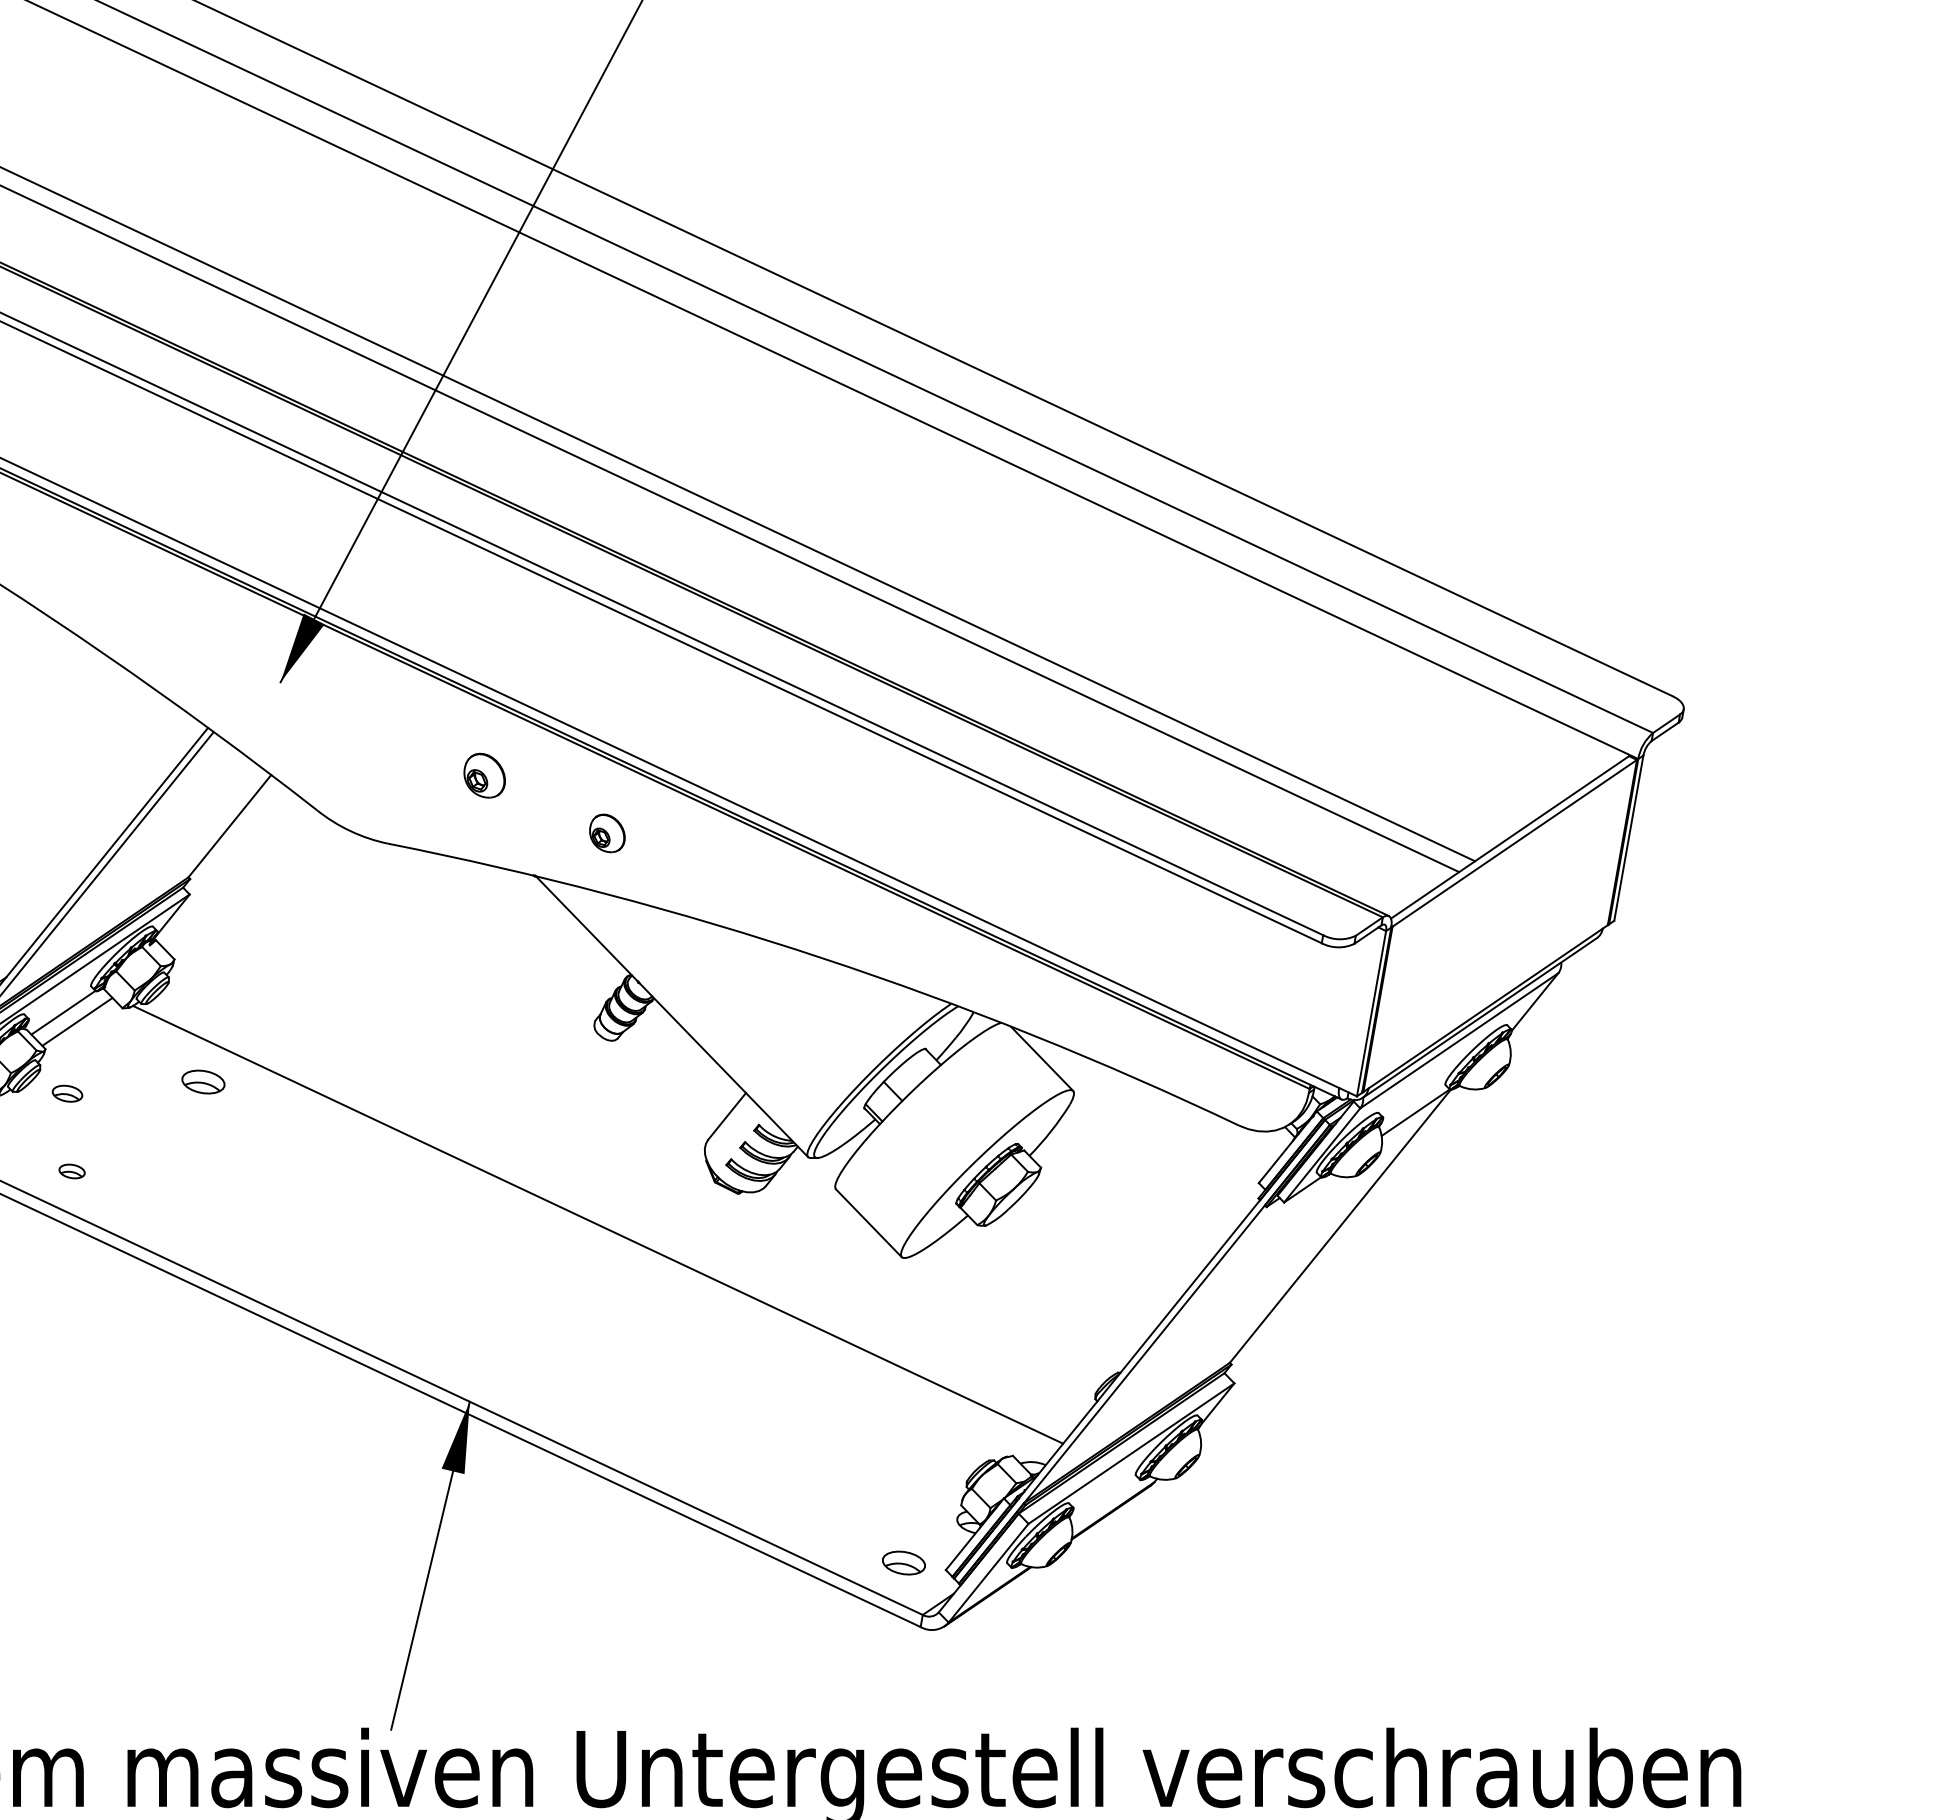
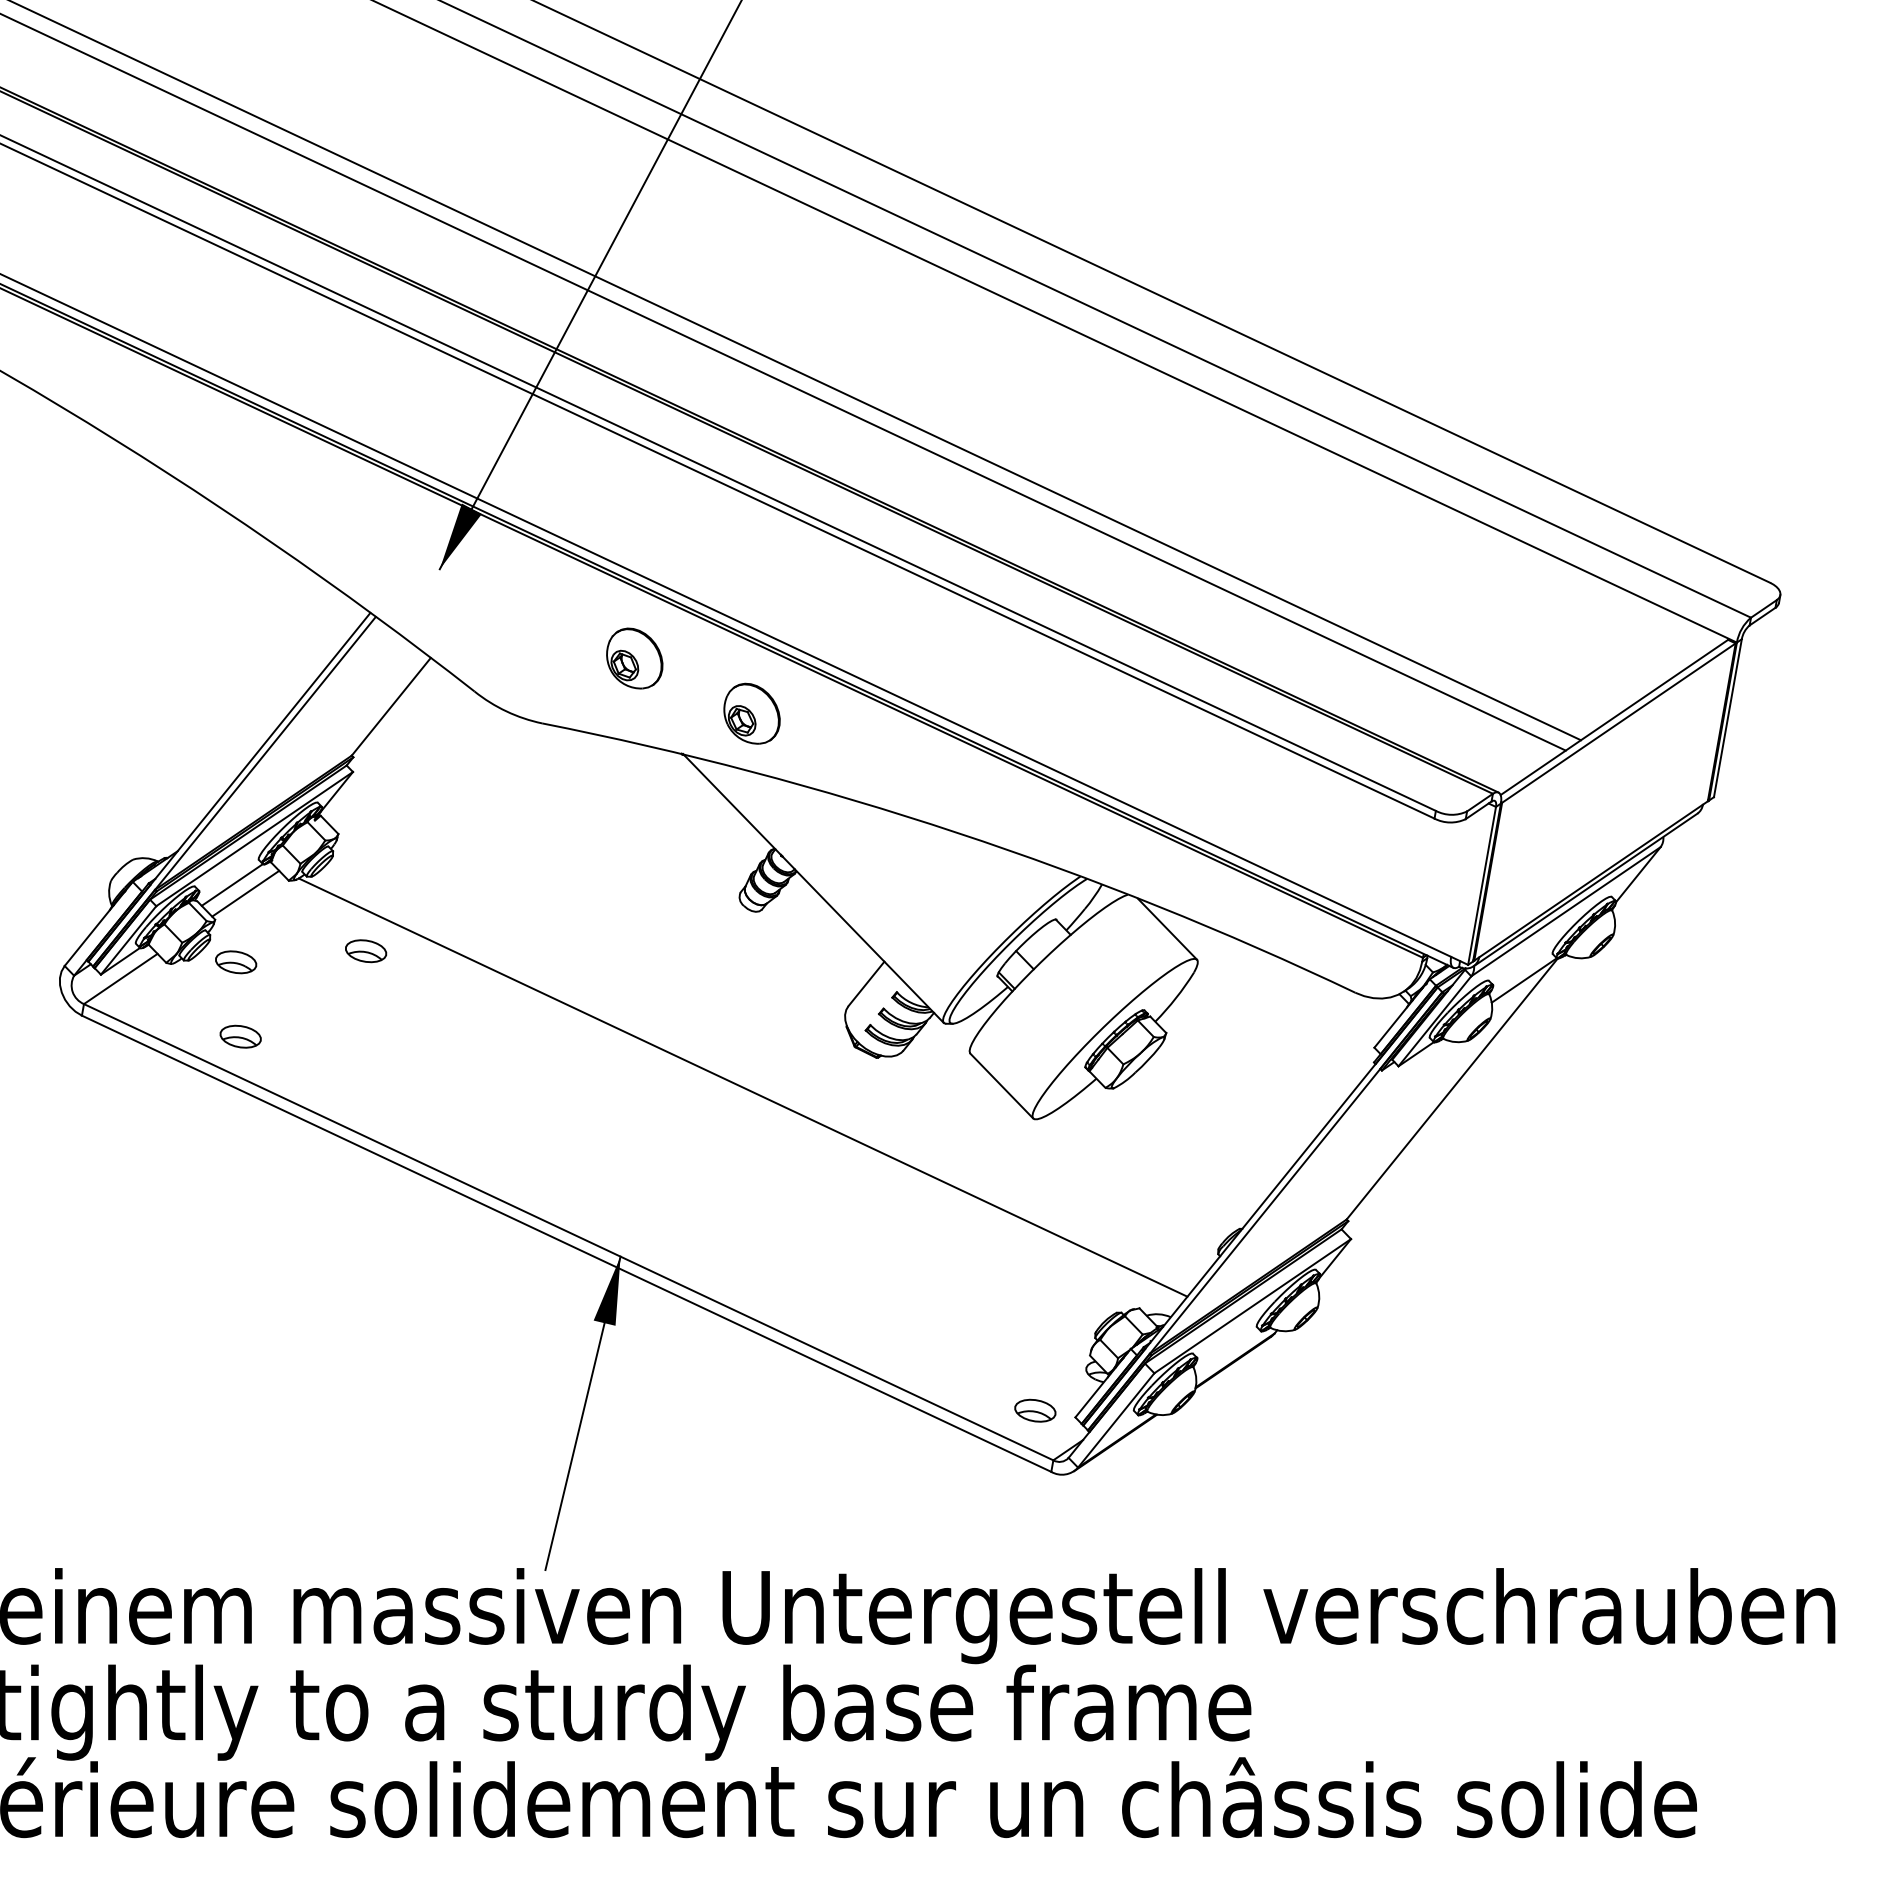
part: (484, 775) -> (634, 658), size x1.43
part: (606, 833) -> (751, 713), size x1.67
part: (67, 1093) -> (236, 962), size x1.43
part: (71, 1171) -> (240, 1036), size x1.67

